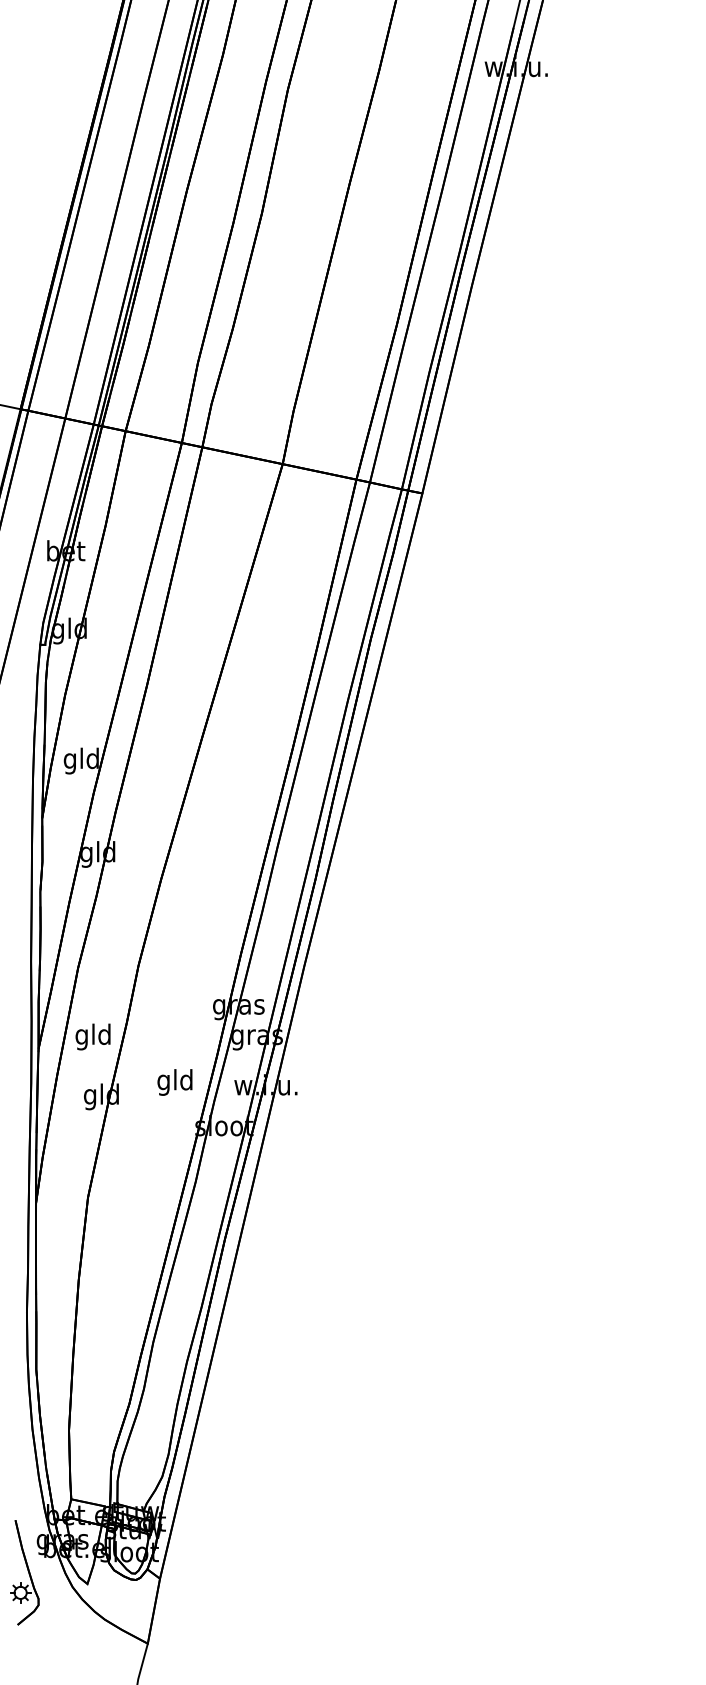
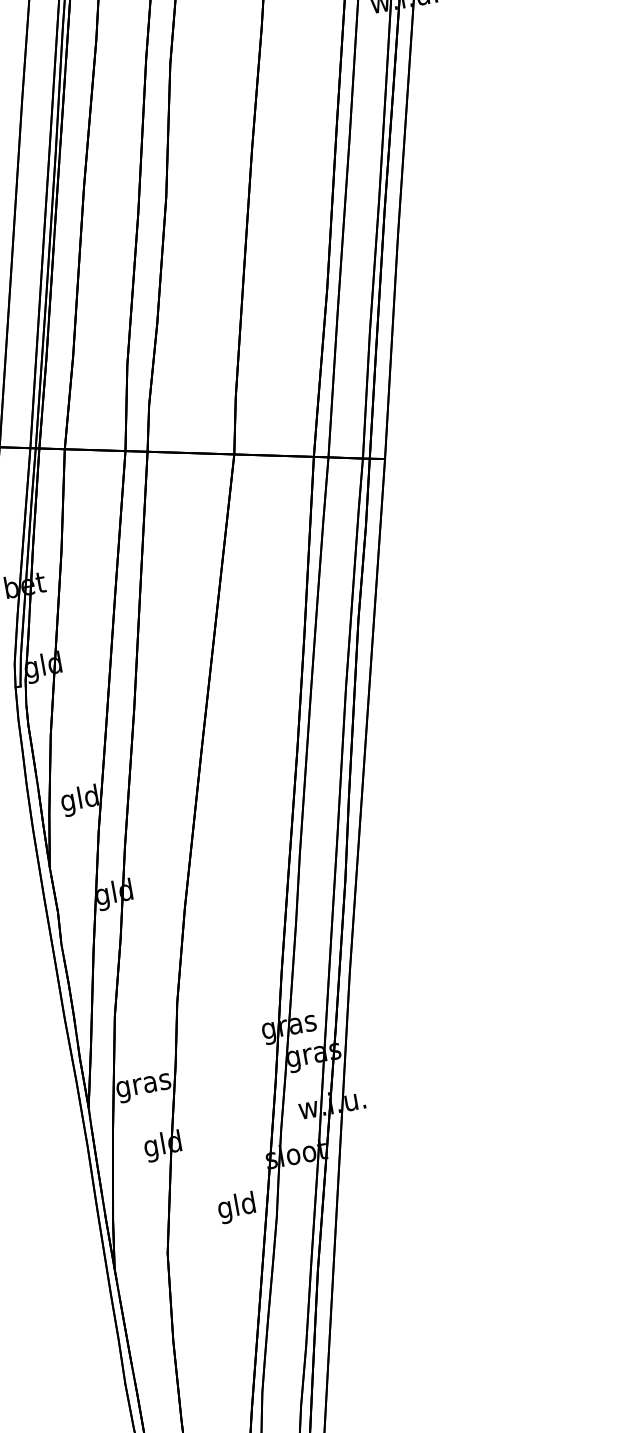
text: (93, 1036) -> (143, 1084), gld -> gras
text: (174, 1082) -> (236, 1207), moved

